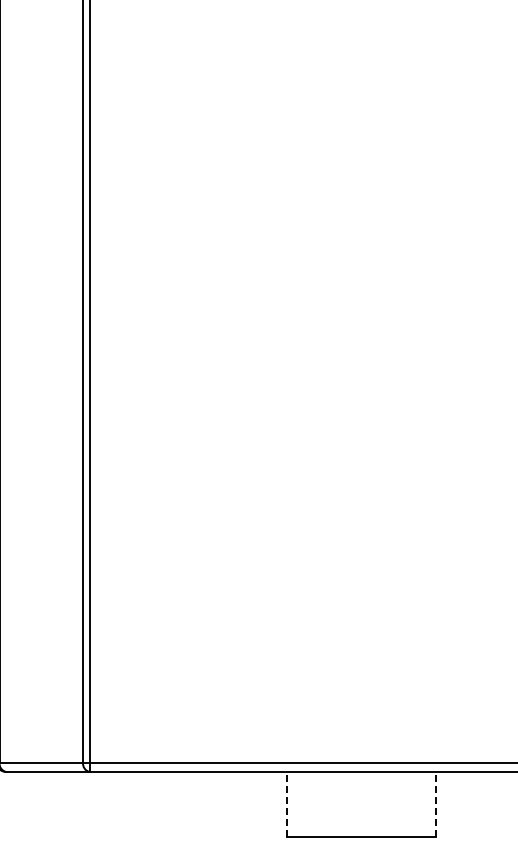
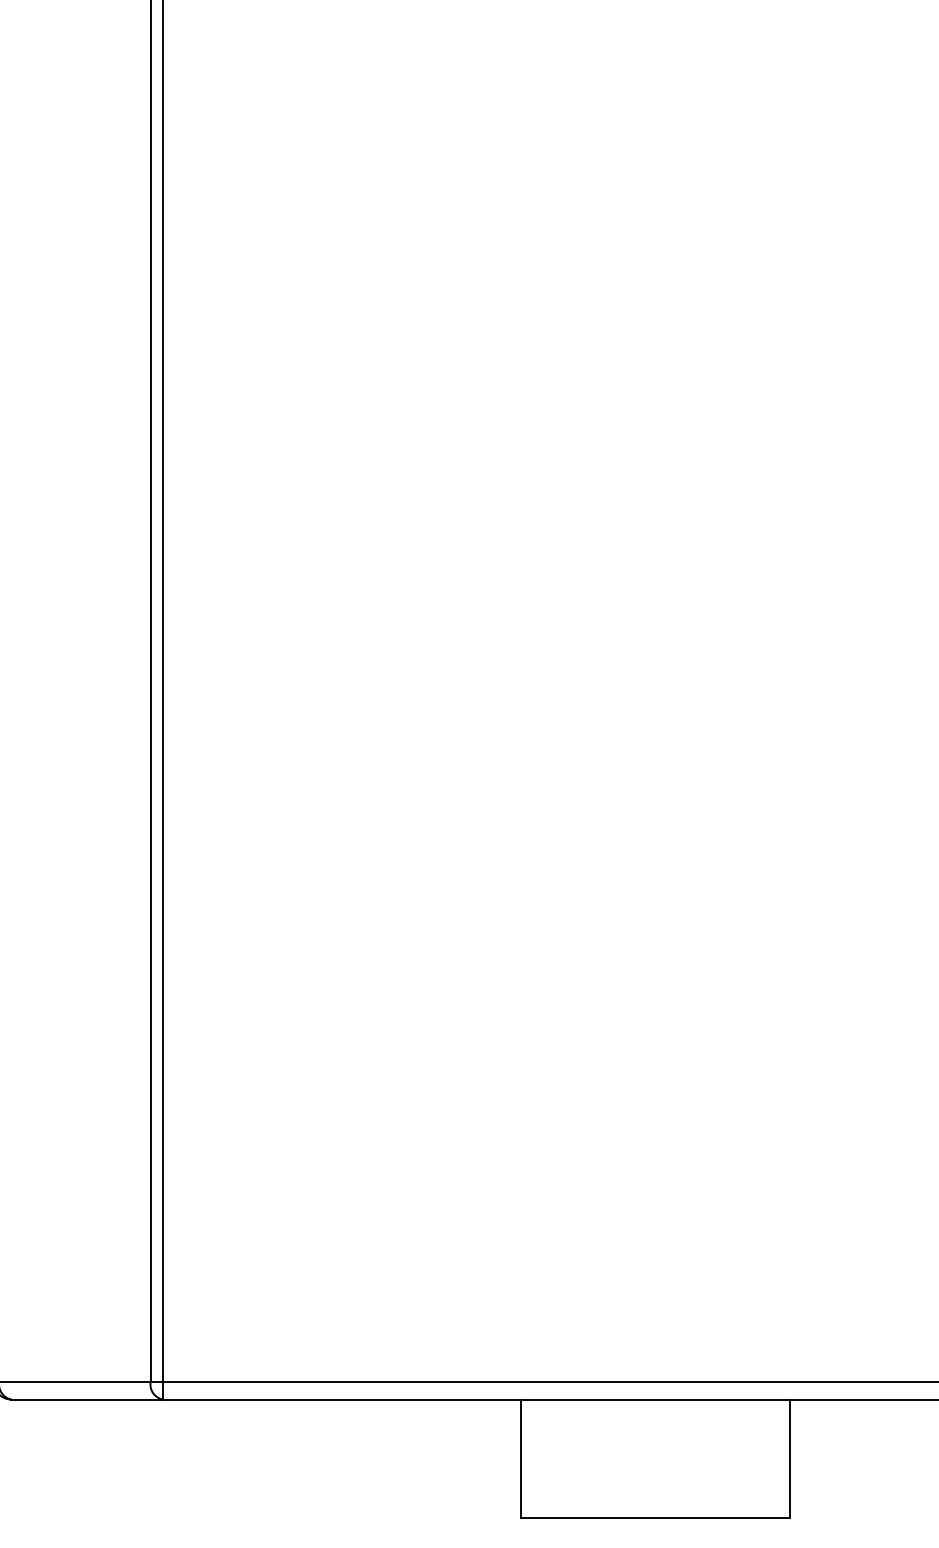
line: (287, 804) -> (521, 1458), dashed -> solid
line: (435, 804) -> (789, 1458), dashed -> solid

